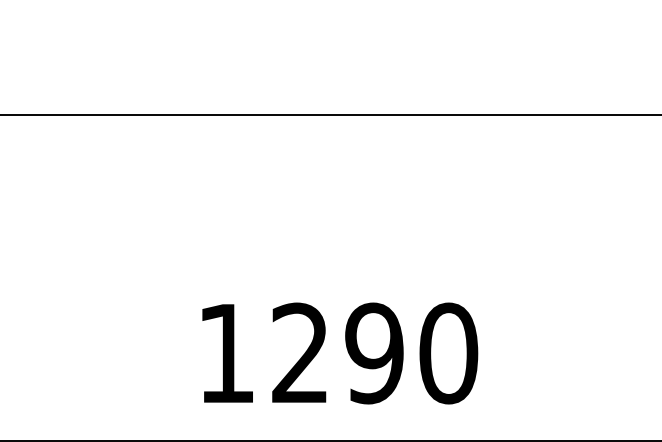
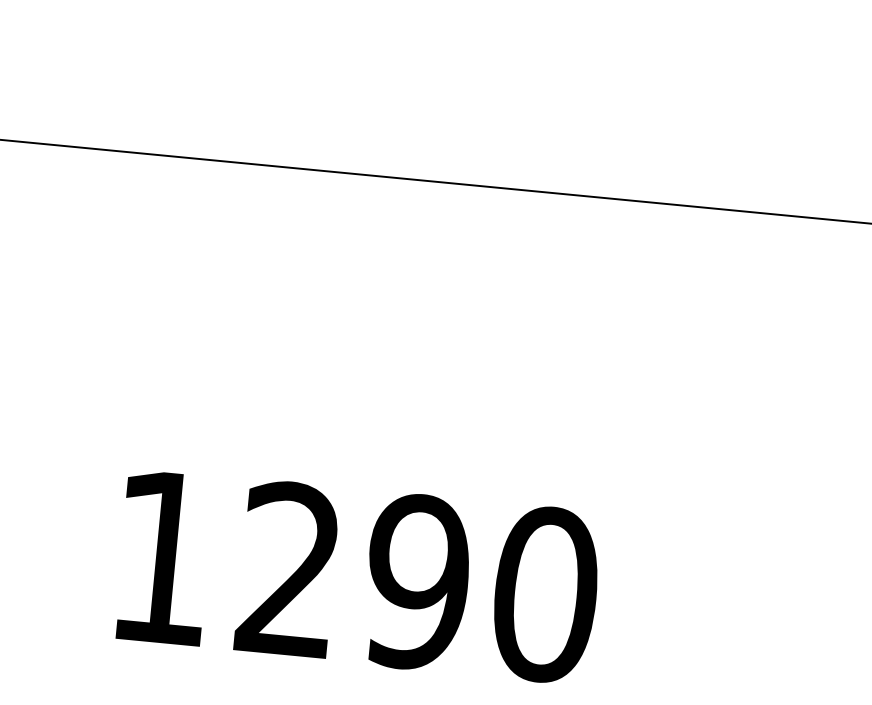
text: (340, 353) -> (358, 576), moved

